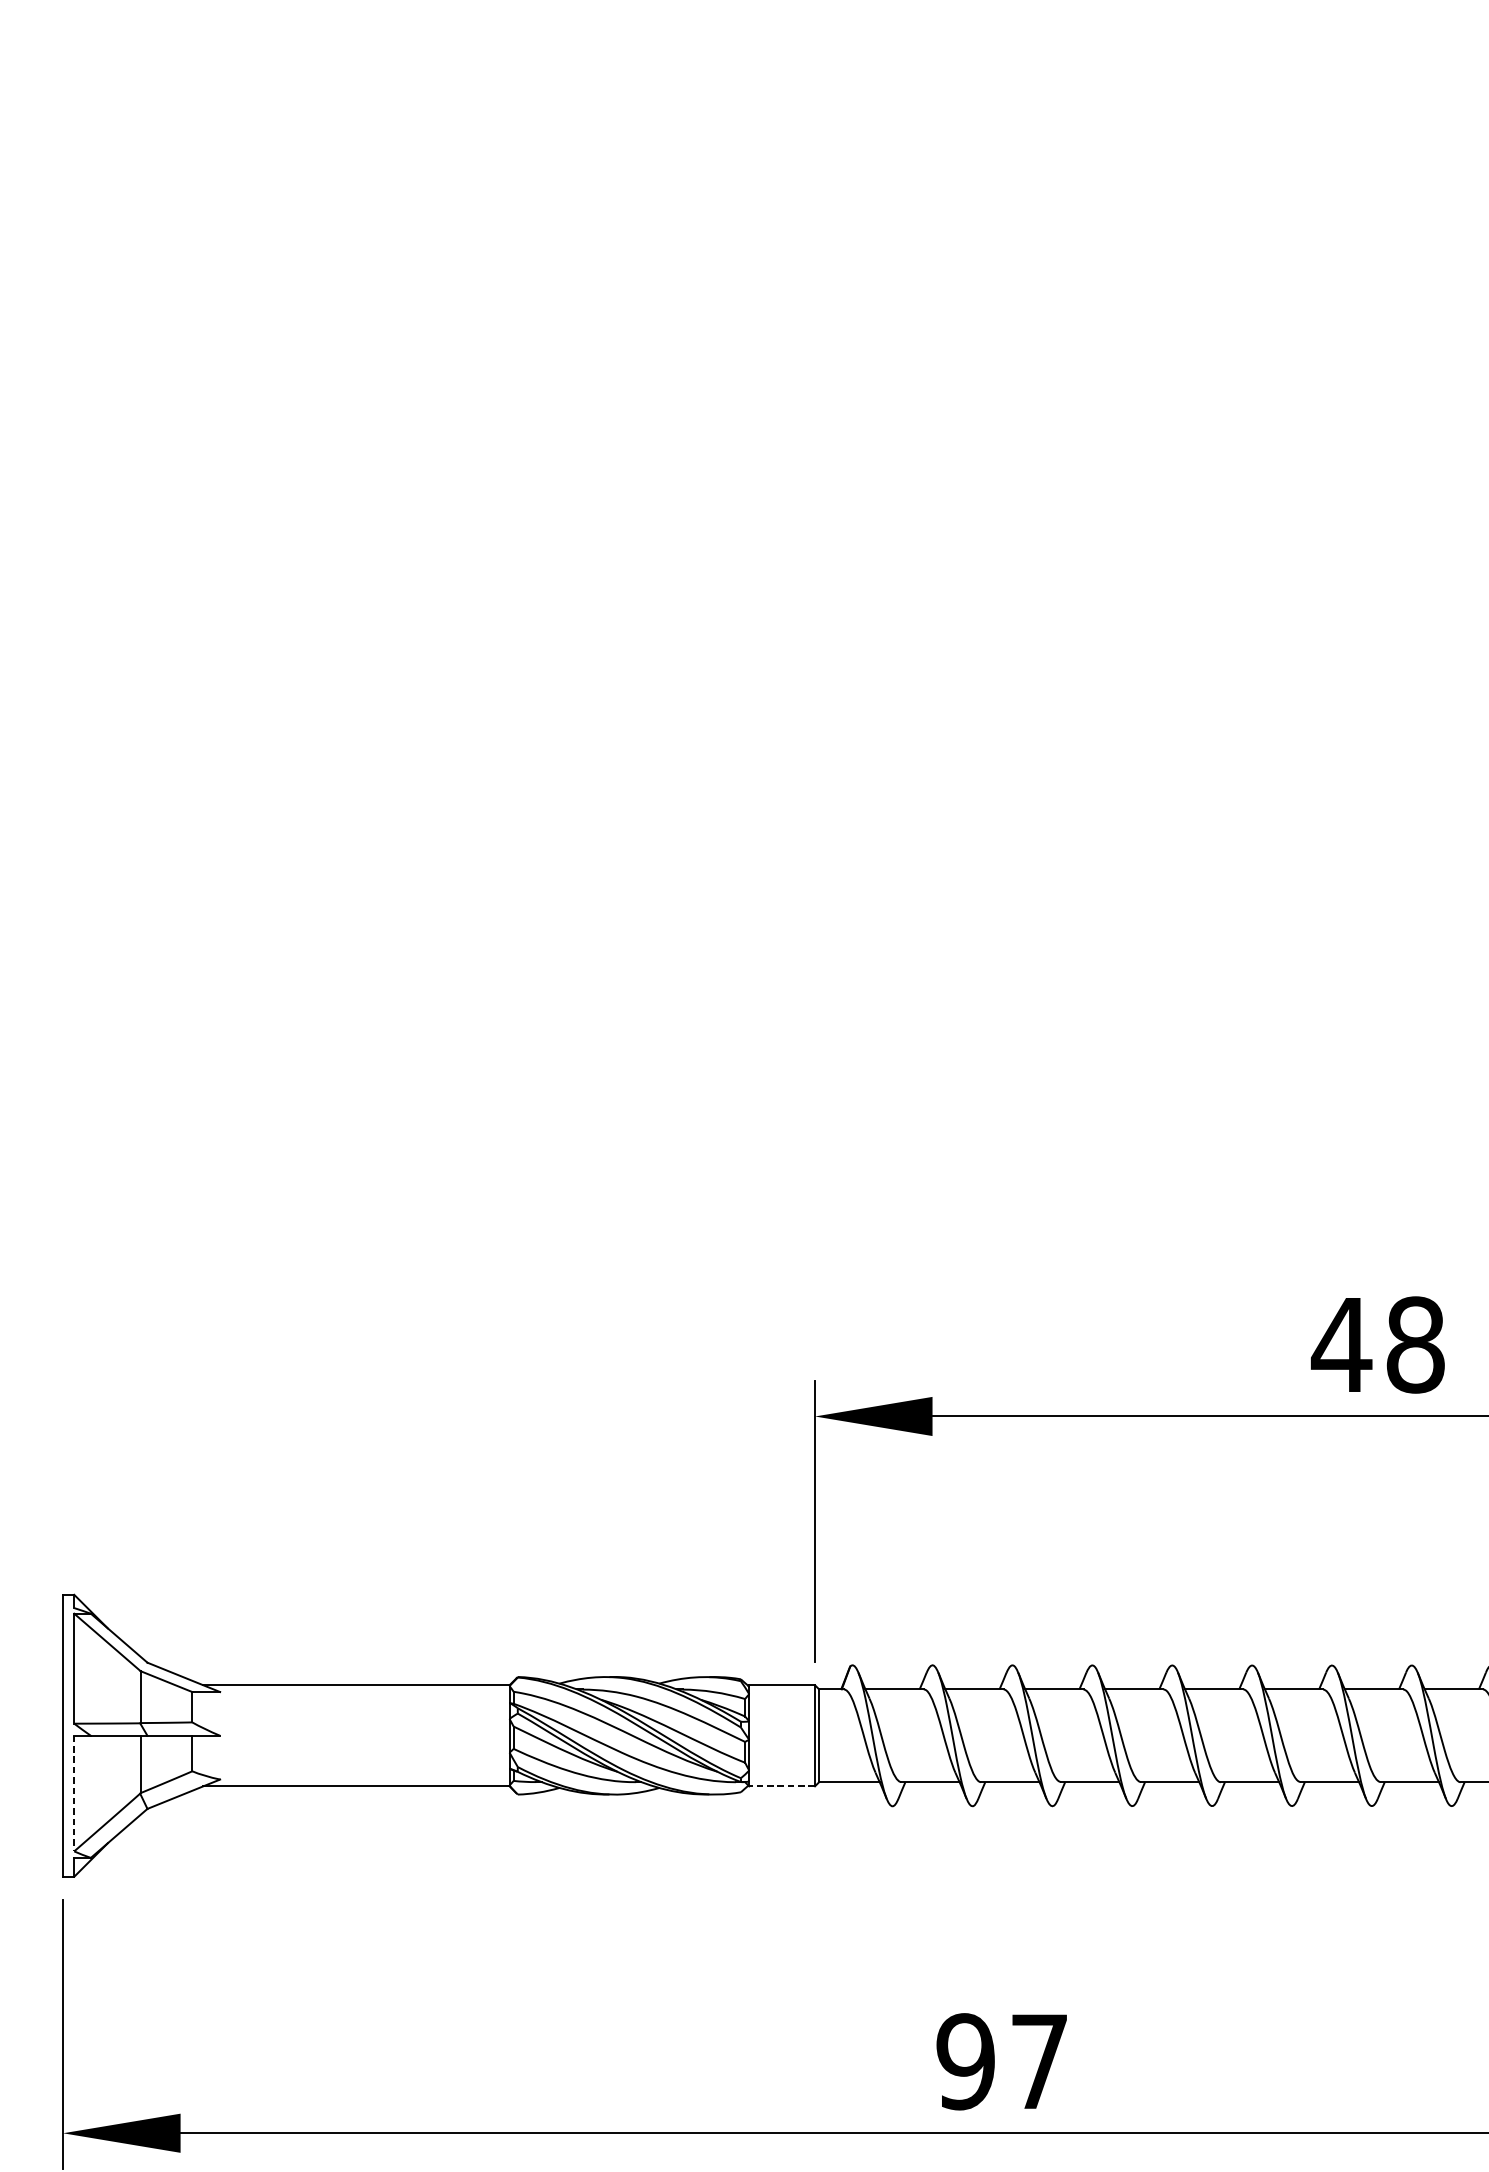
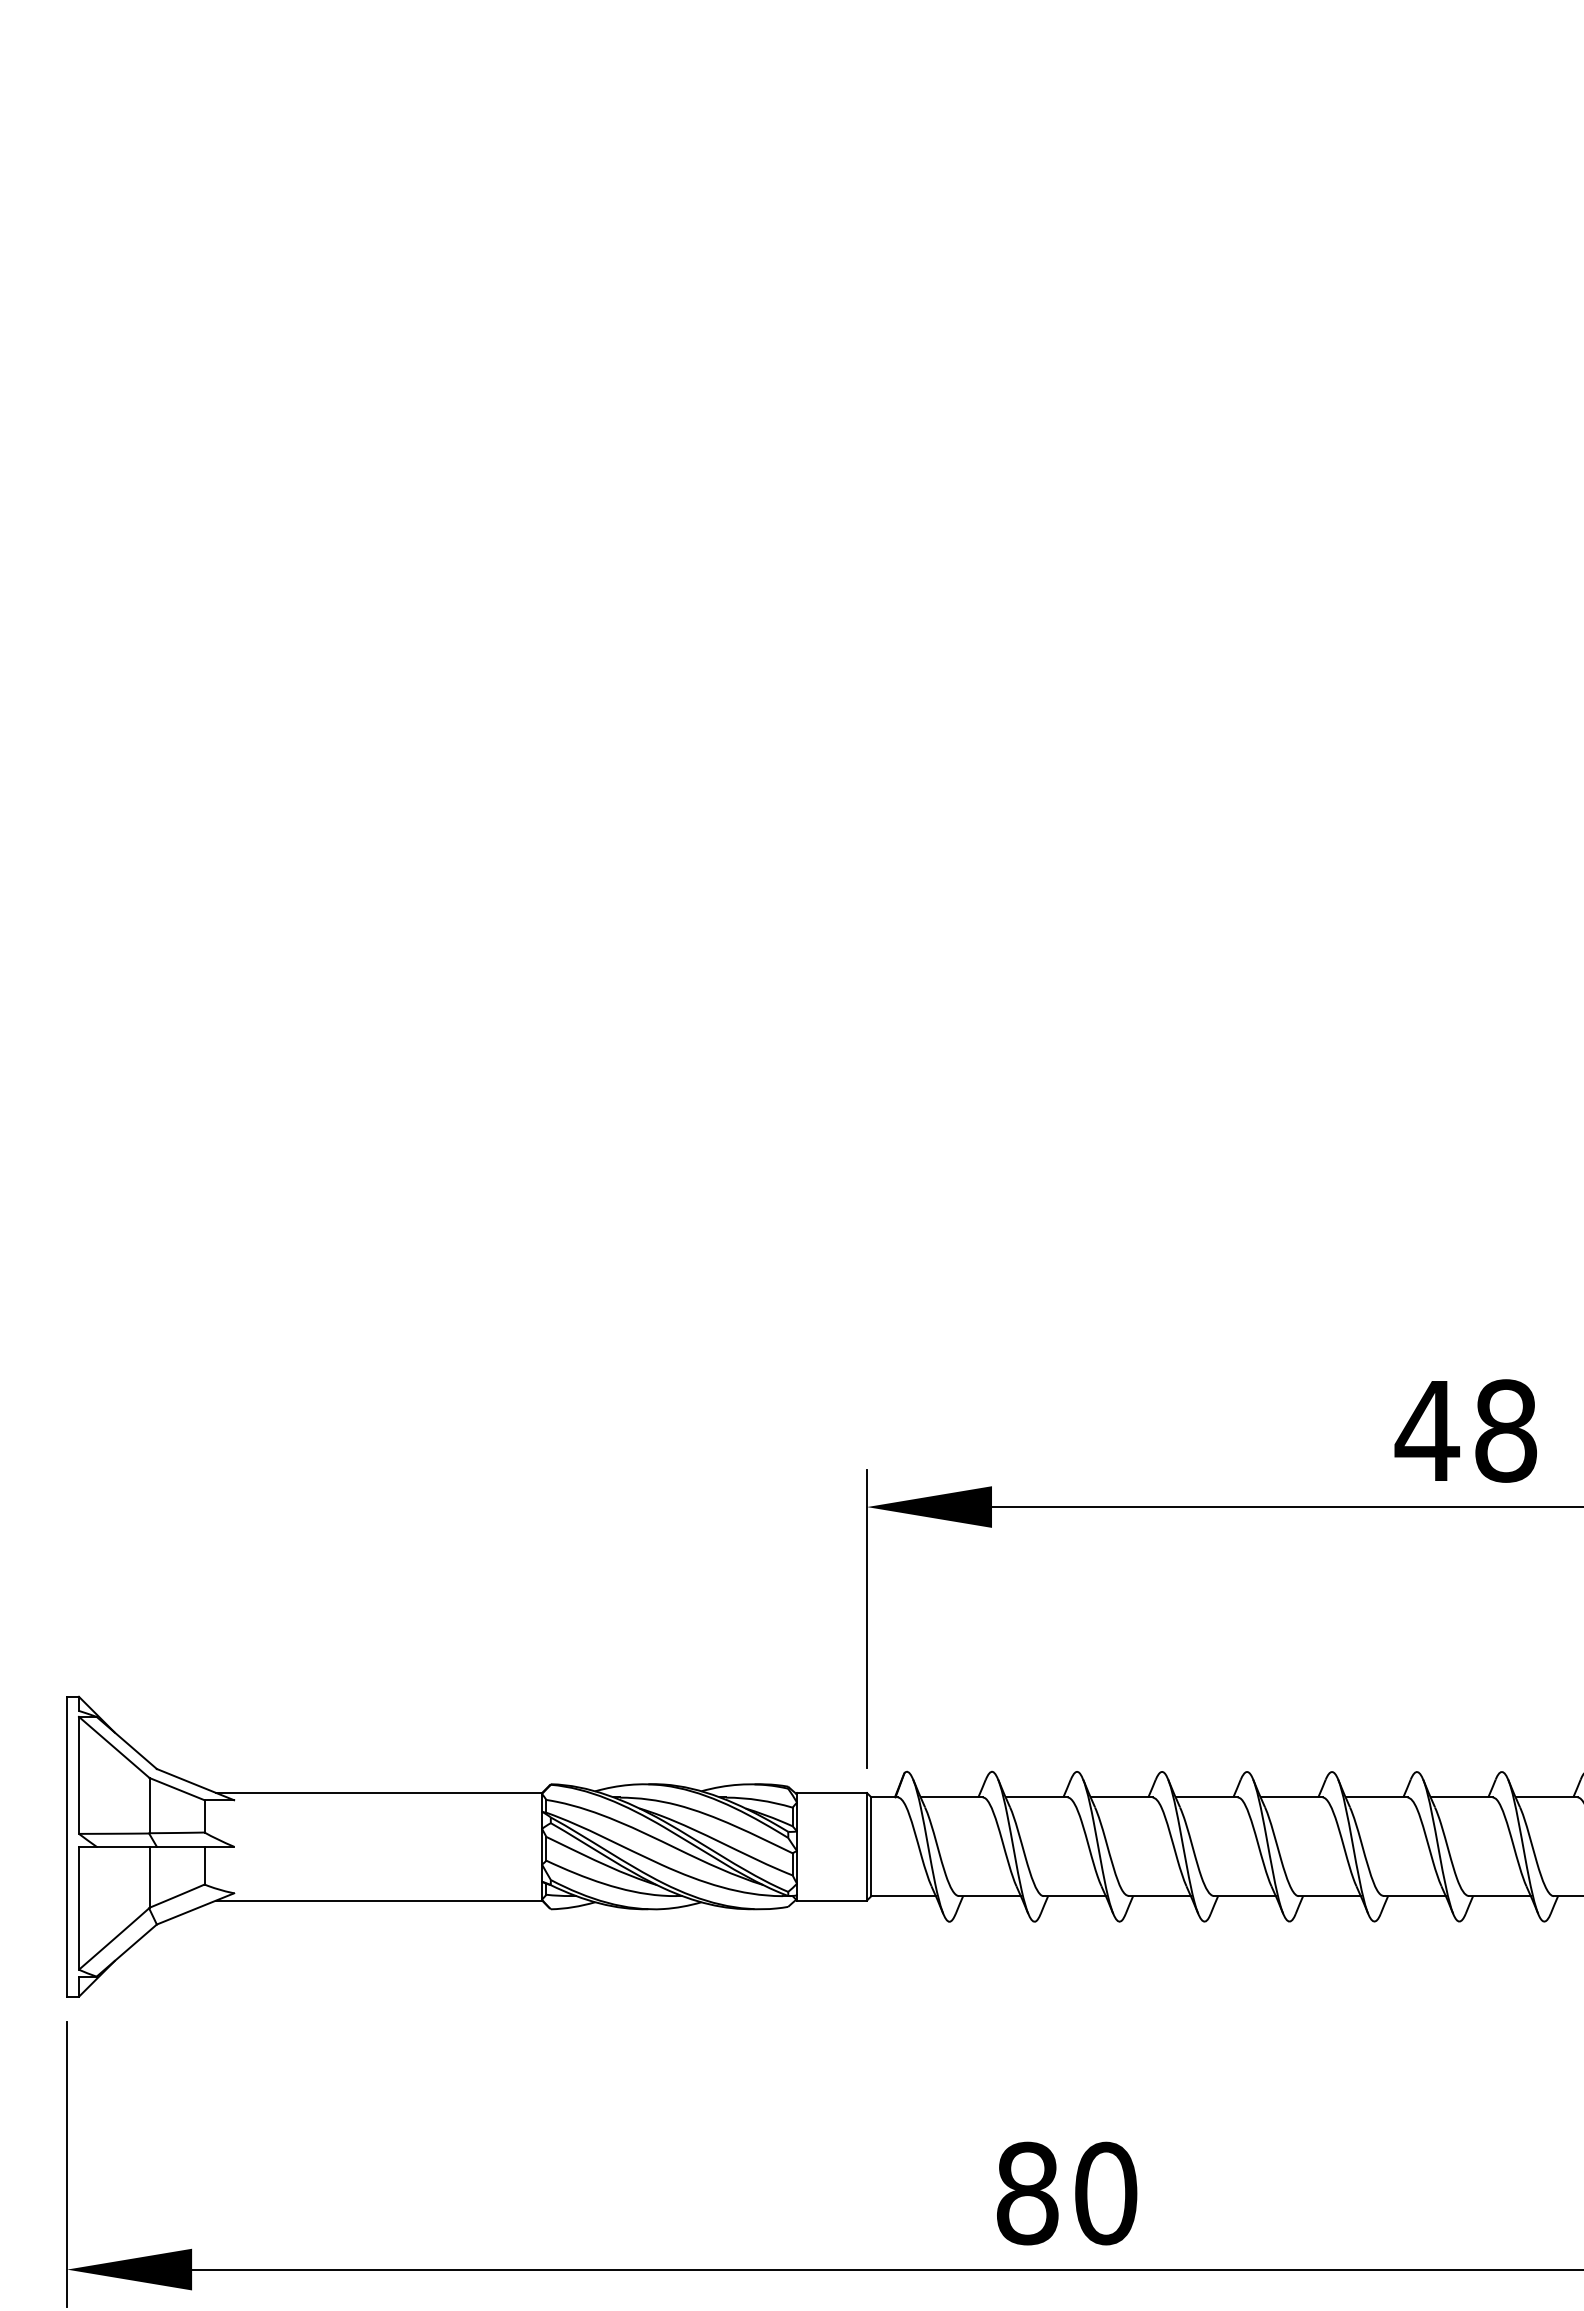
line: (782, 1786) -> (832, 1900), dashed -> solid
line: (73, 1793) -> (78, 1908), dashed -> solid
text: (1002, 2061) -> (1066, 2193), 97 -> 80

